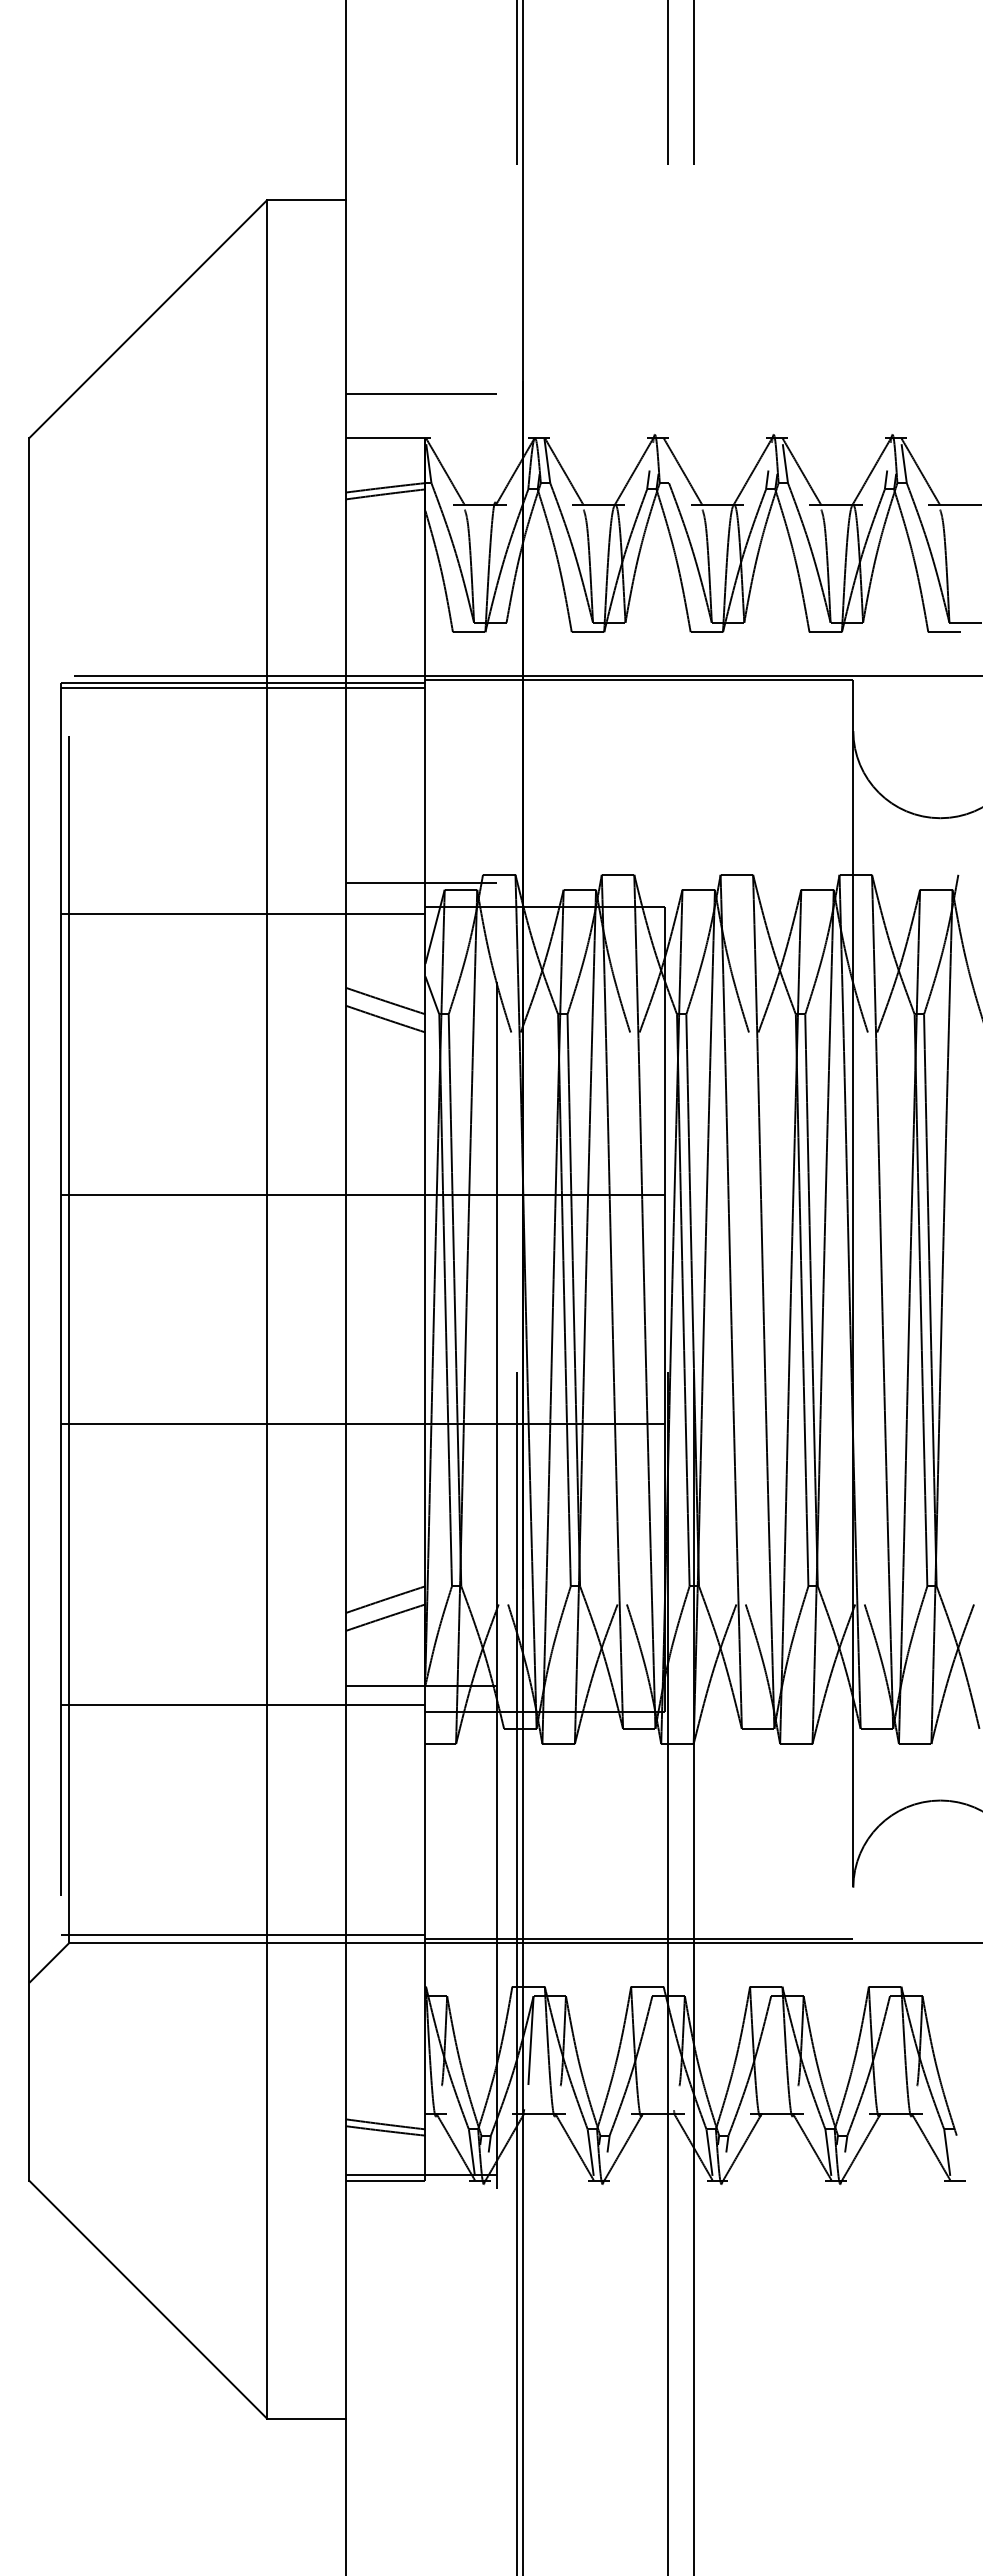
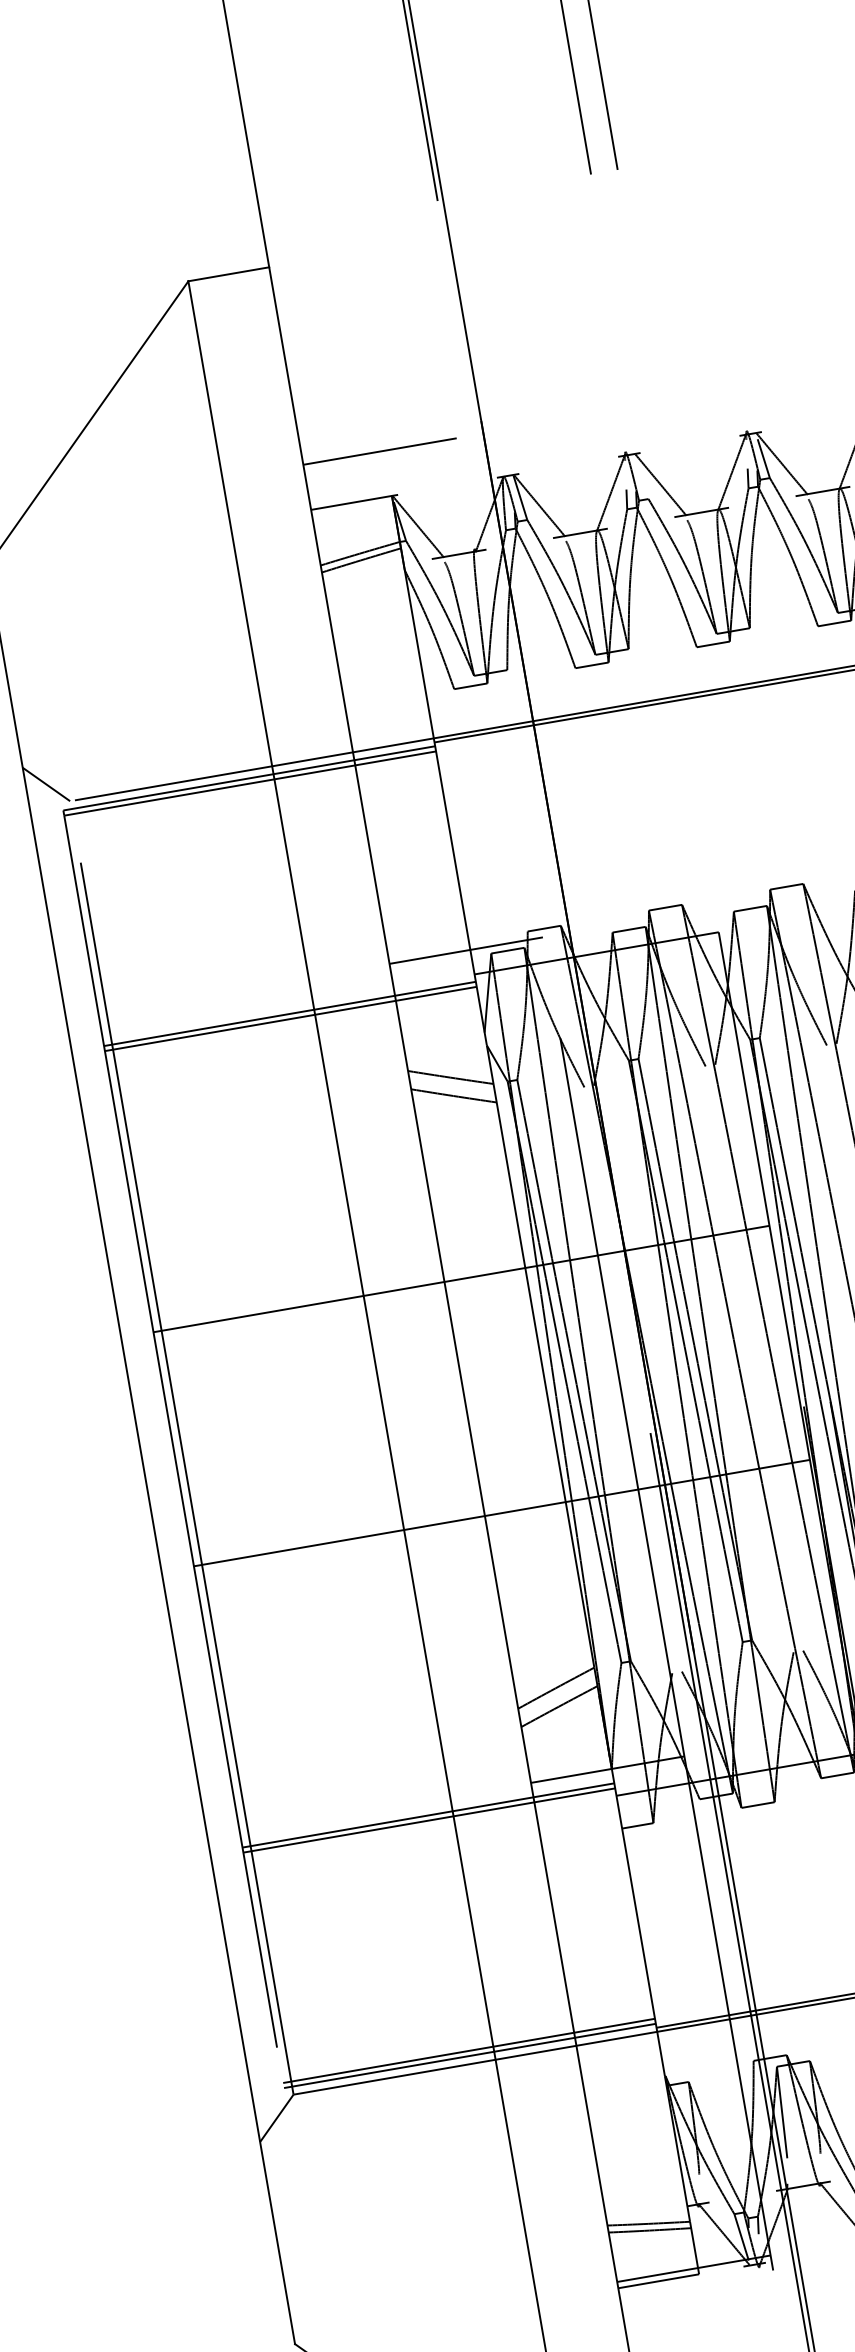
line: (49, 655) -> (46, 784), added
line: (243, 919) -> (291, 1019), added
line: (243, 1699) -> (428, 1815), added
line: (243, 1930) -> (469, 2050), added

